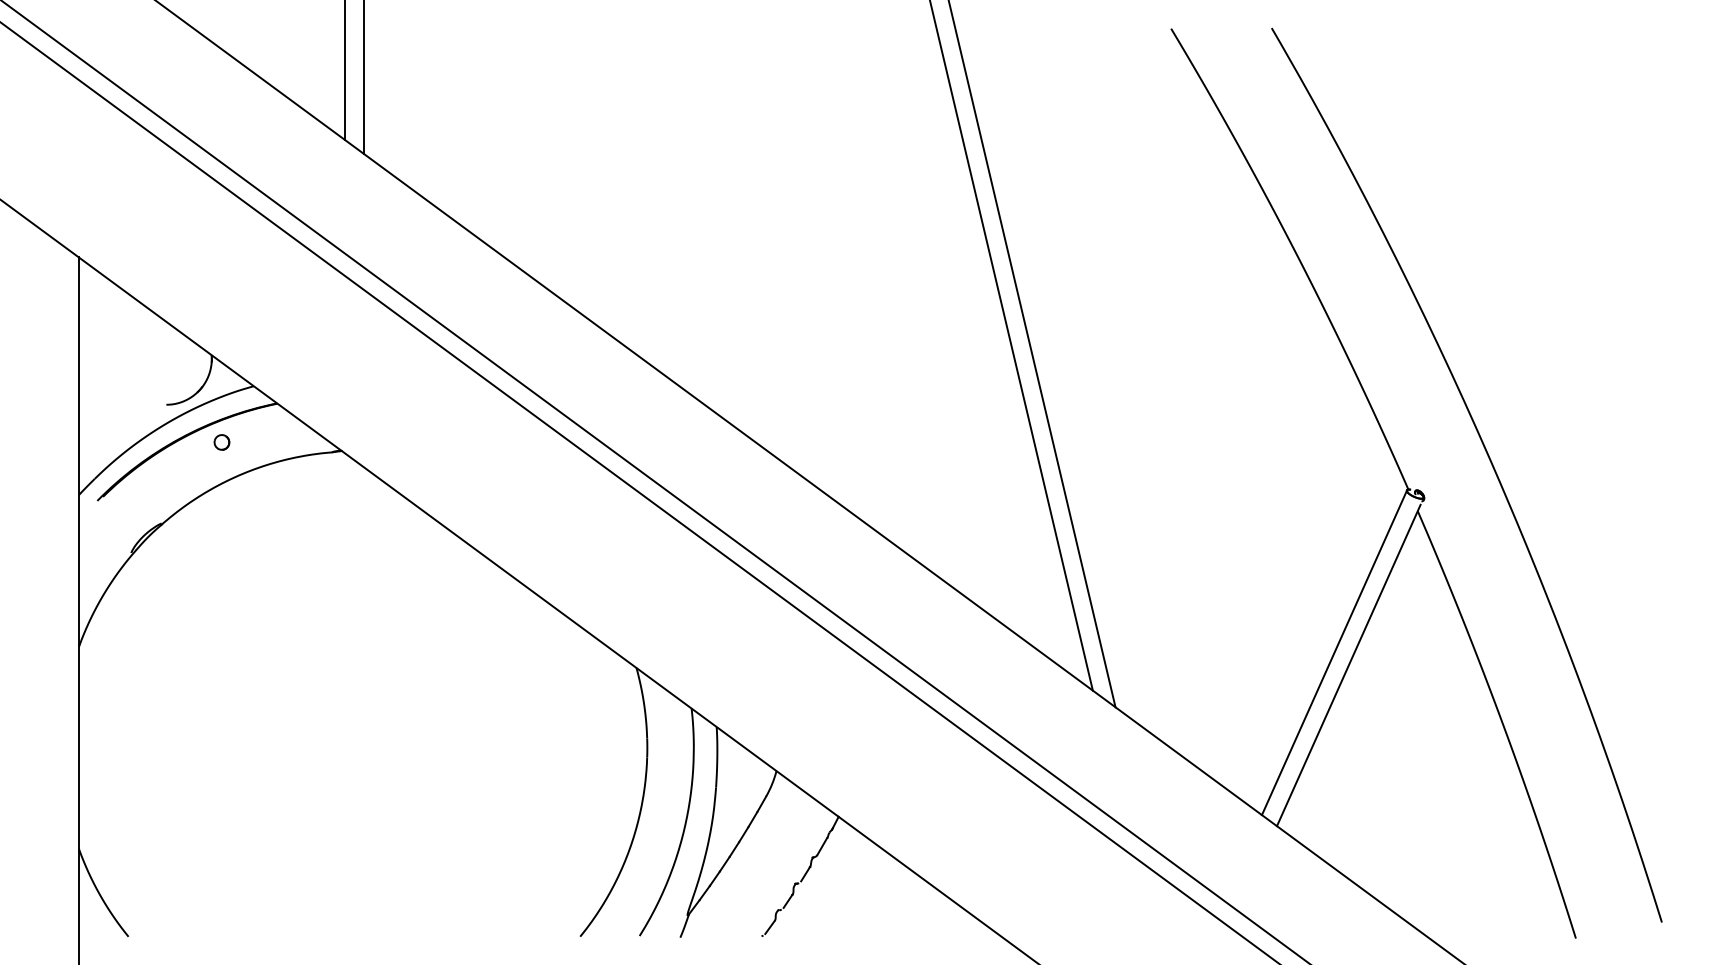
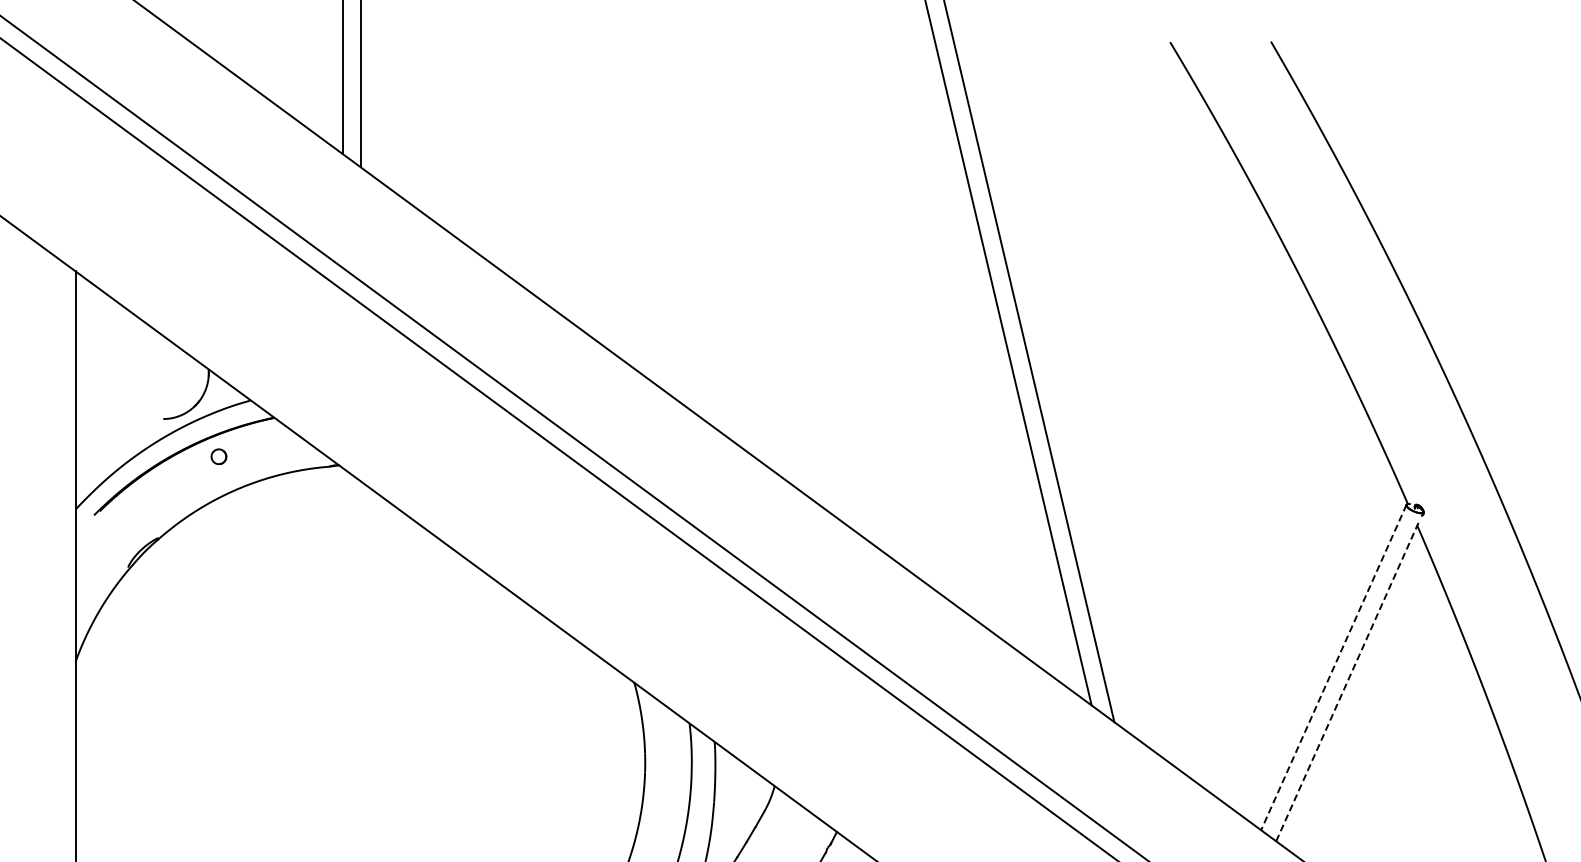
line: (1334, 652) -> (1333, 667), solid -> dashed
line: (1348, 665) -> (1347, 680), solid -> dashed

